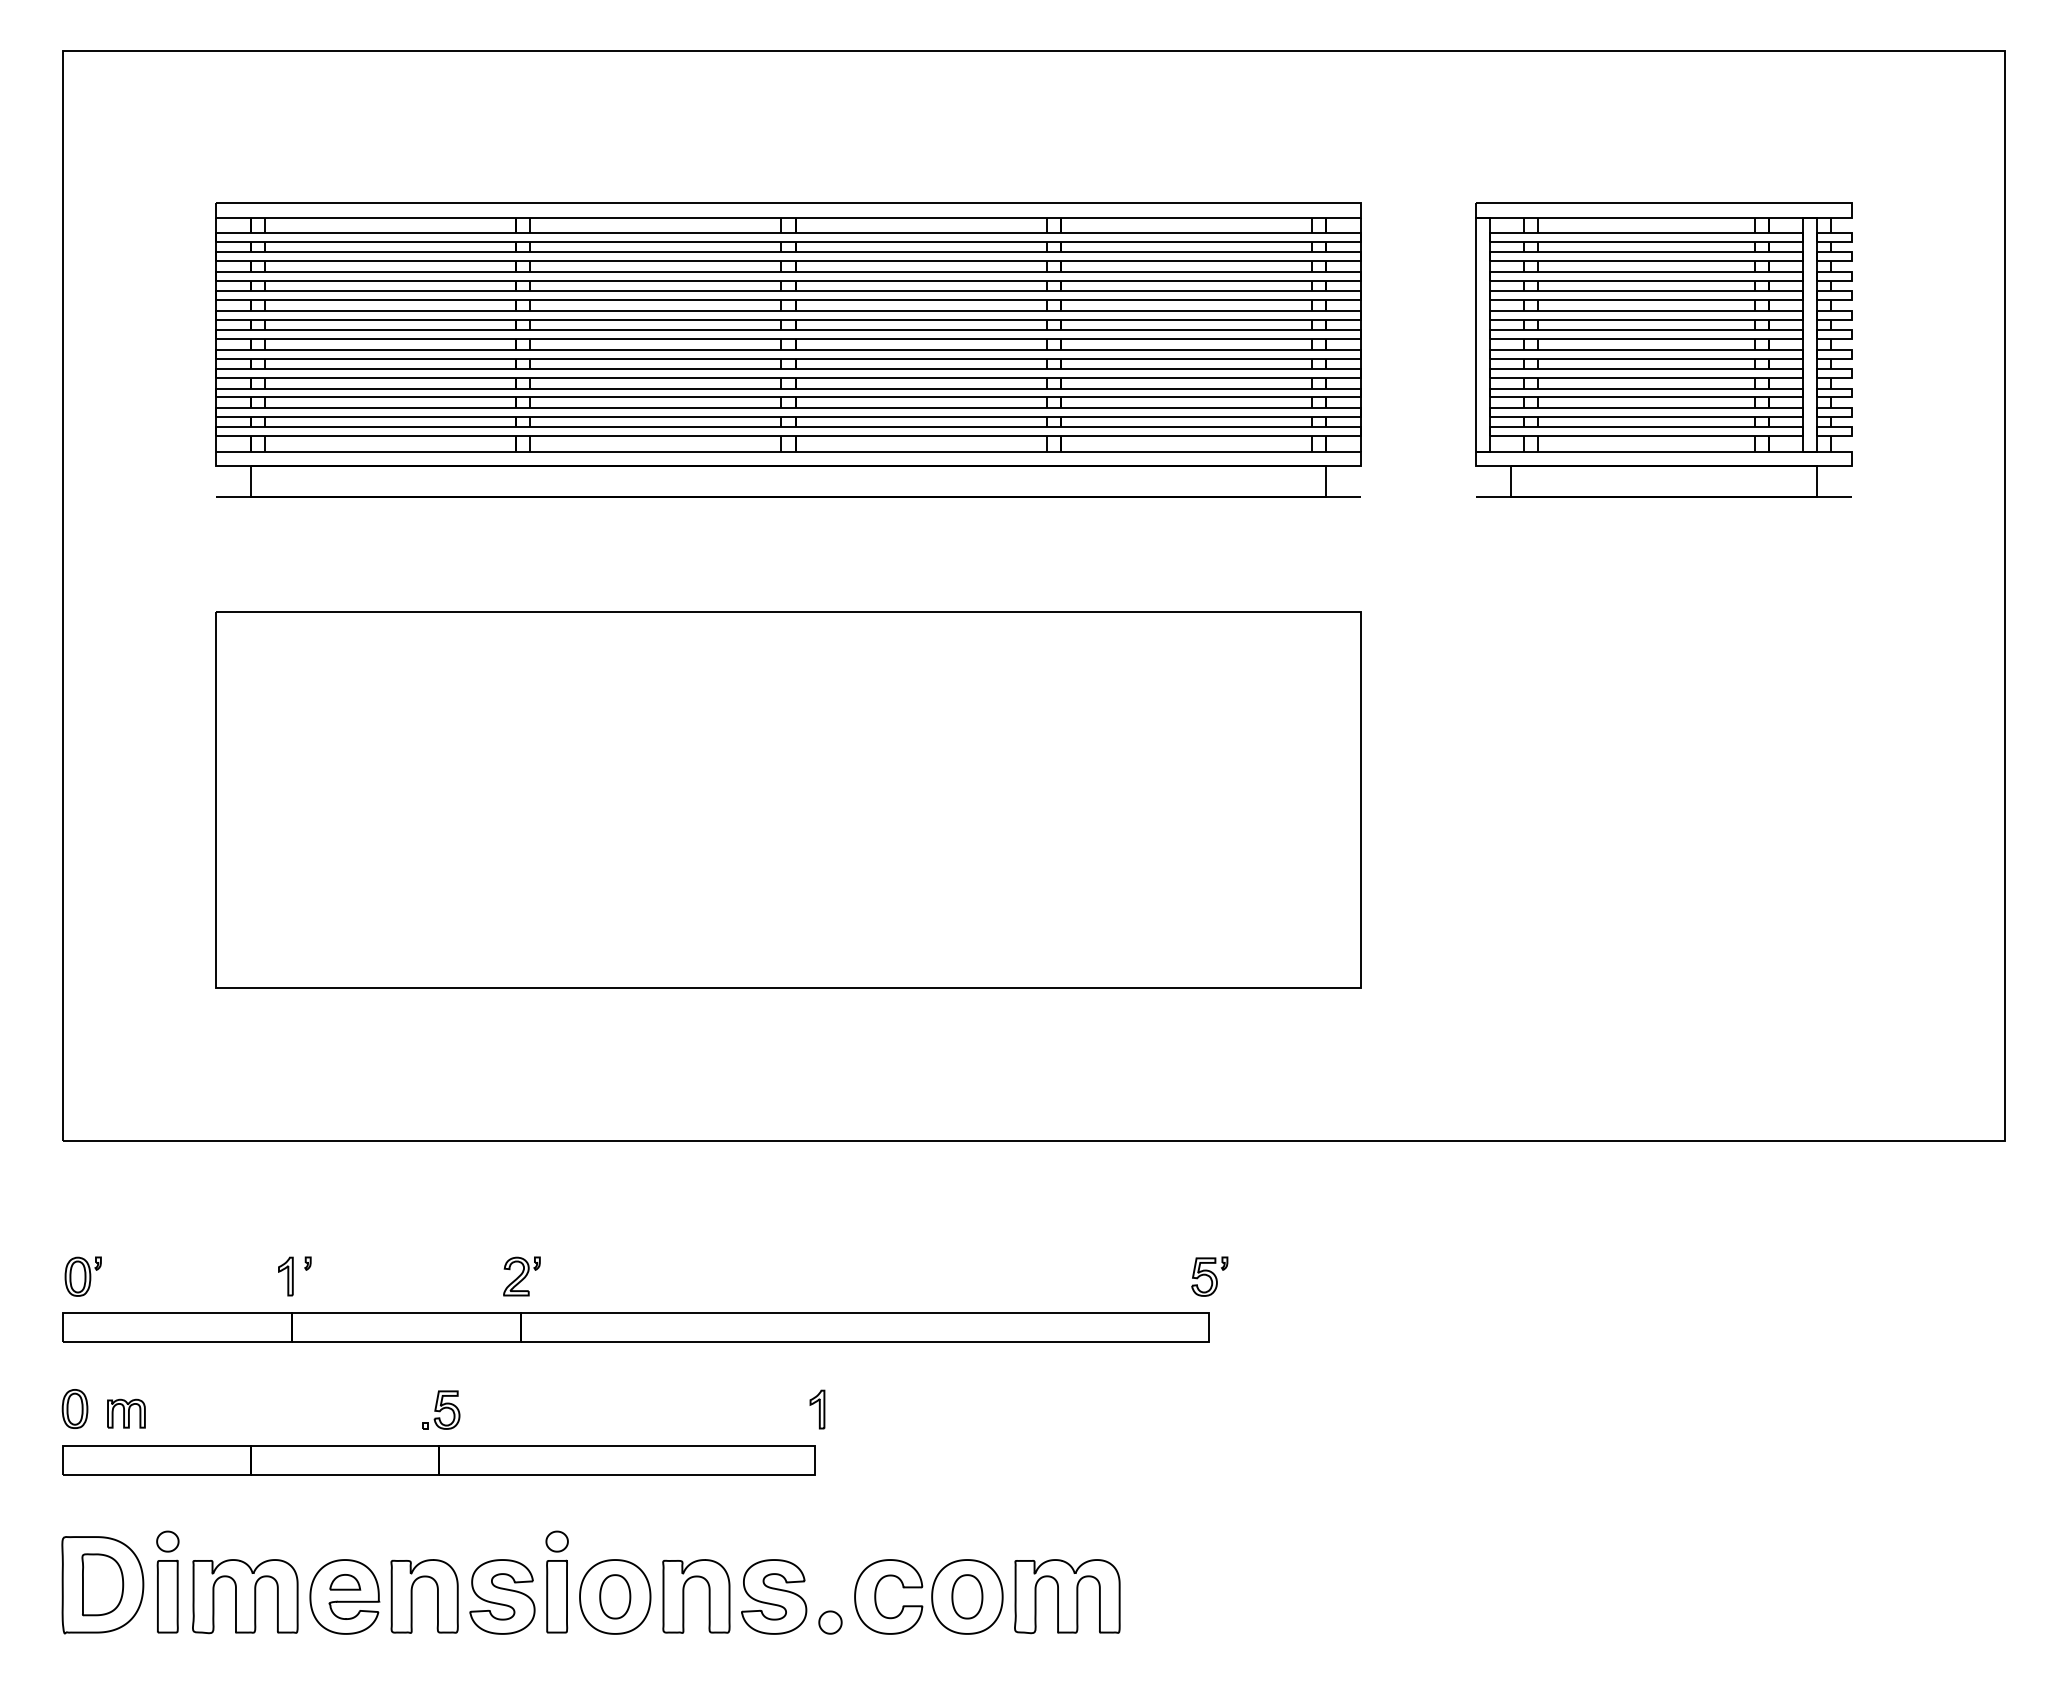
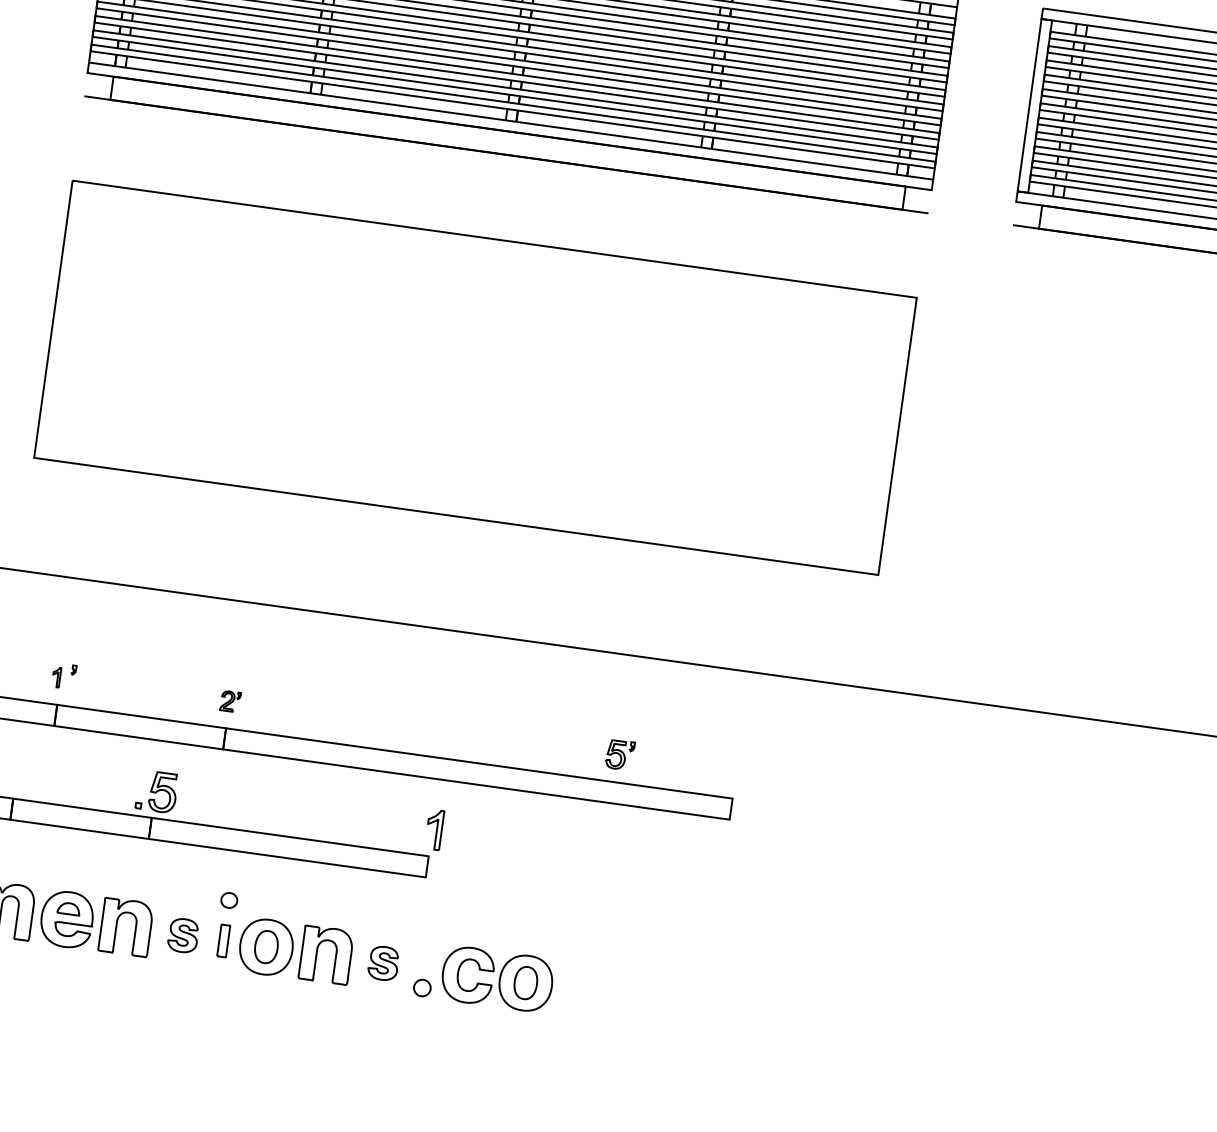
part: (285, 1276) -> (56, 677), size x0.7
part: (521, 1276) -> (230, 701), size x0.7
part: (1209, 1276) -> (619, 754), moved
part: (441, 1409) -> (157, 791), size x1.4
part: (817, 1409) -> (434, 829), size x1.4
part: (502, 1596) -> (183, 935), size x0.6
part: (557, 1596) -> (223, 940), size x0.6
part: (774, 1596) -> (383, 963), size x0.6
part: (1067, 1596) -> (599, 993), removed

